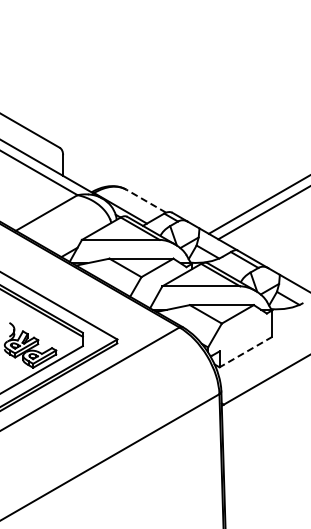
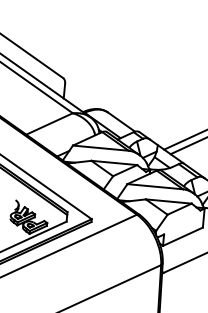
line: (145, 200) -> (121, 121), dashed -> solid
line: (245, 352) -> (182, 237), dashed -> solid

